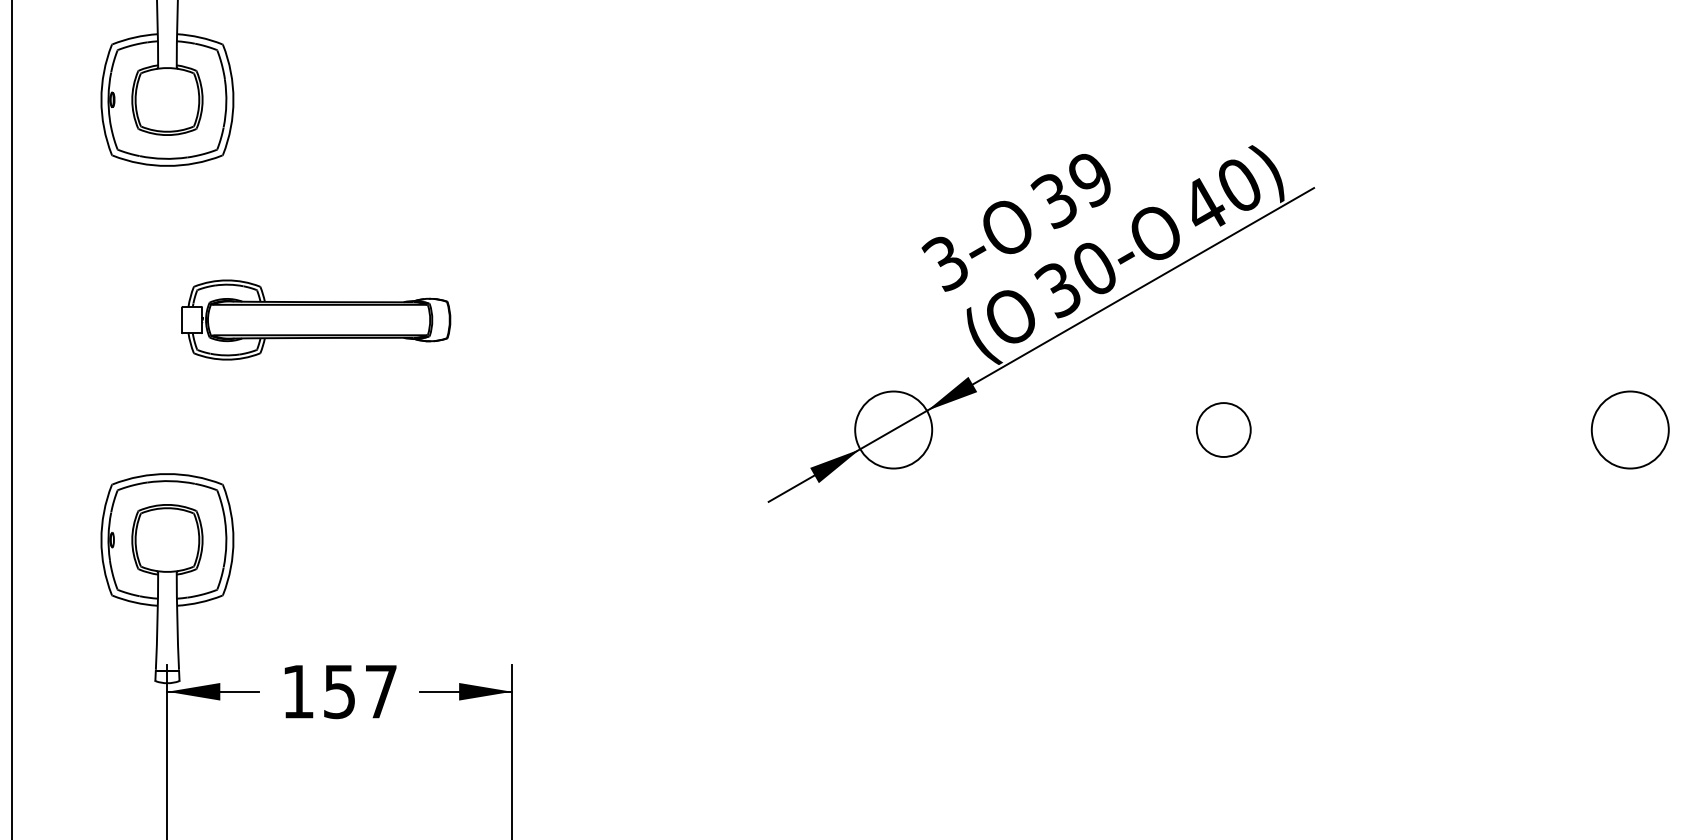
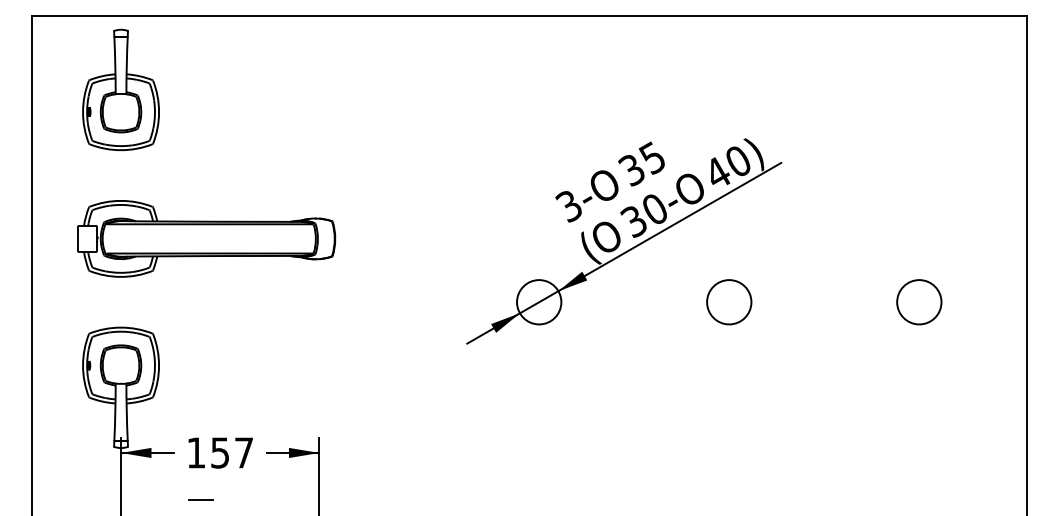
text: (1088, 178) -> (651, 157), 39 -> 35
part: (315, 319) -> (206, 238), size x1.67
circle: (1224, 430) -> (729, 302), size x1.43
circle: (1630, 430) -> (919, 302), moved
line: (305, 774) -> (200, 500), added

